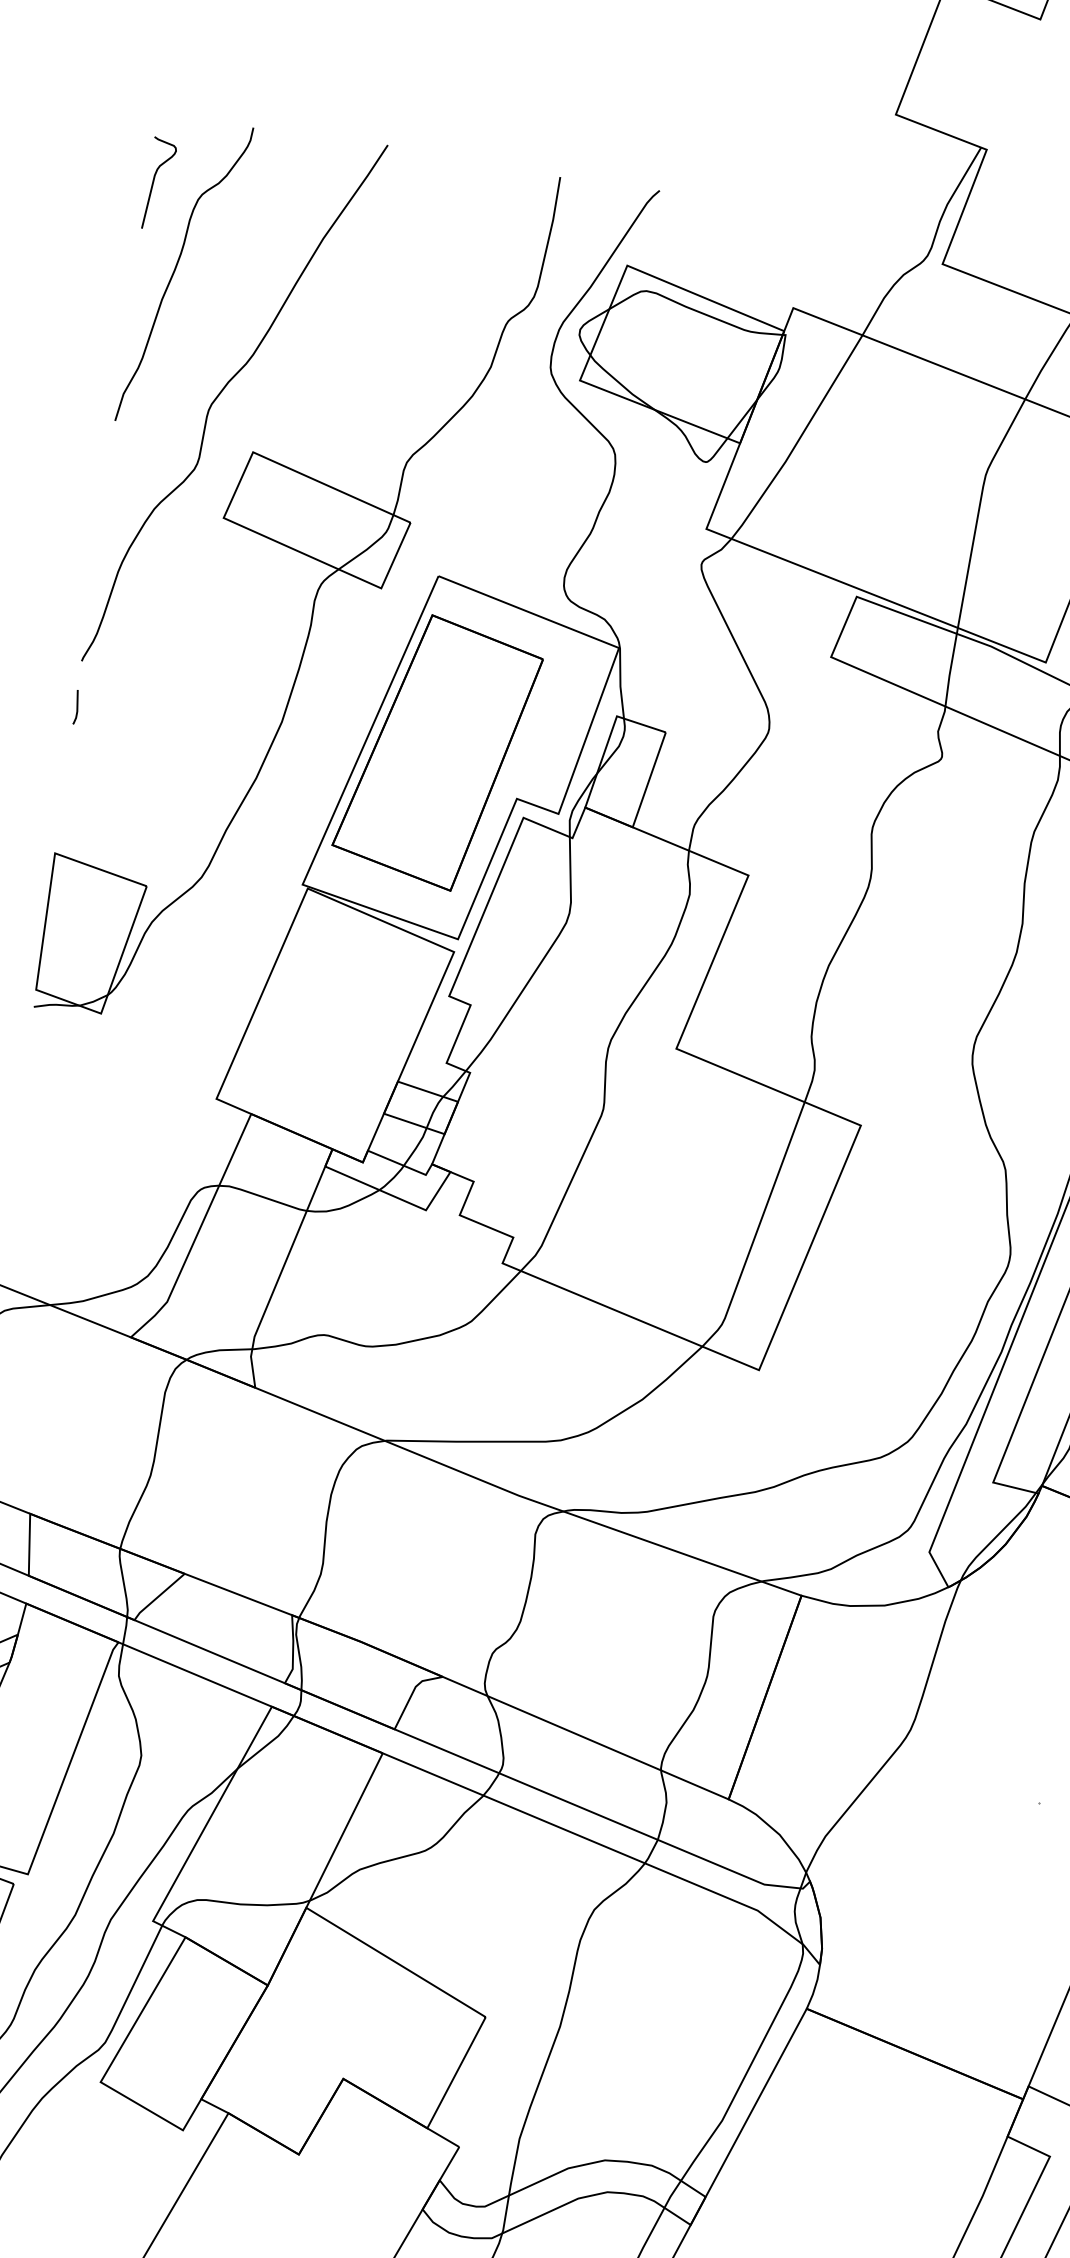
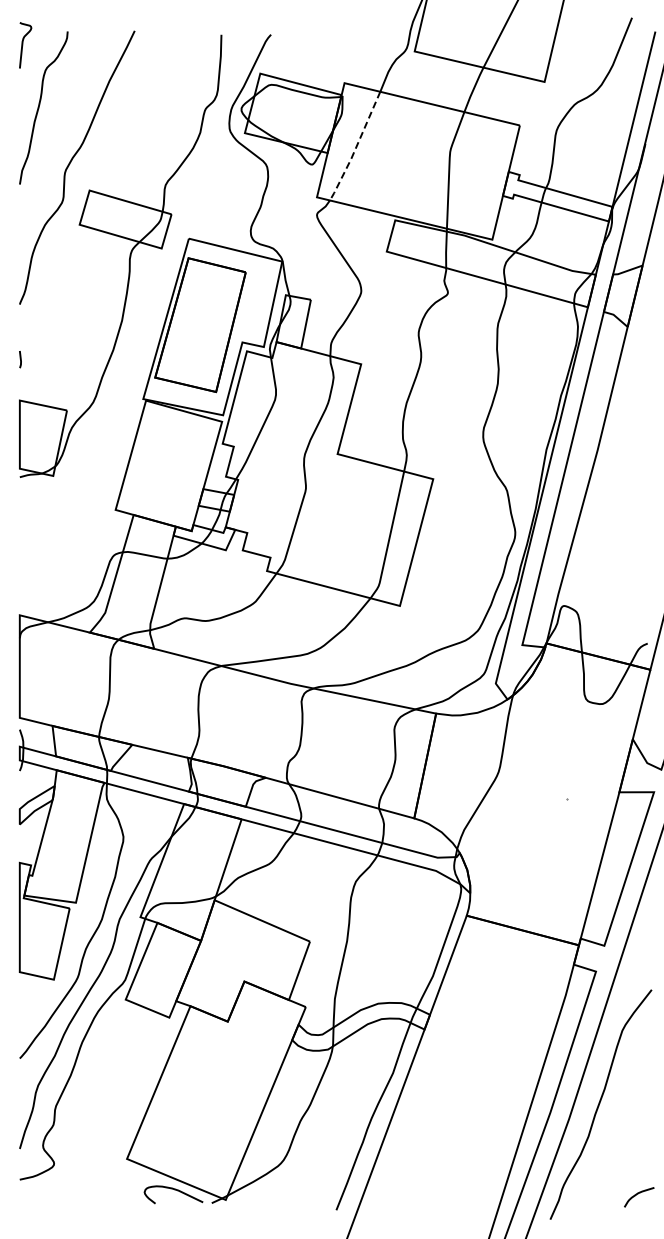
curve: (155, 183) -> (23, 45), moved
line: (797, 441) -> (355, 148), solid -> dashed
line: (76, 707) -> (20, 359), moved

